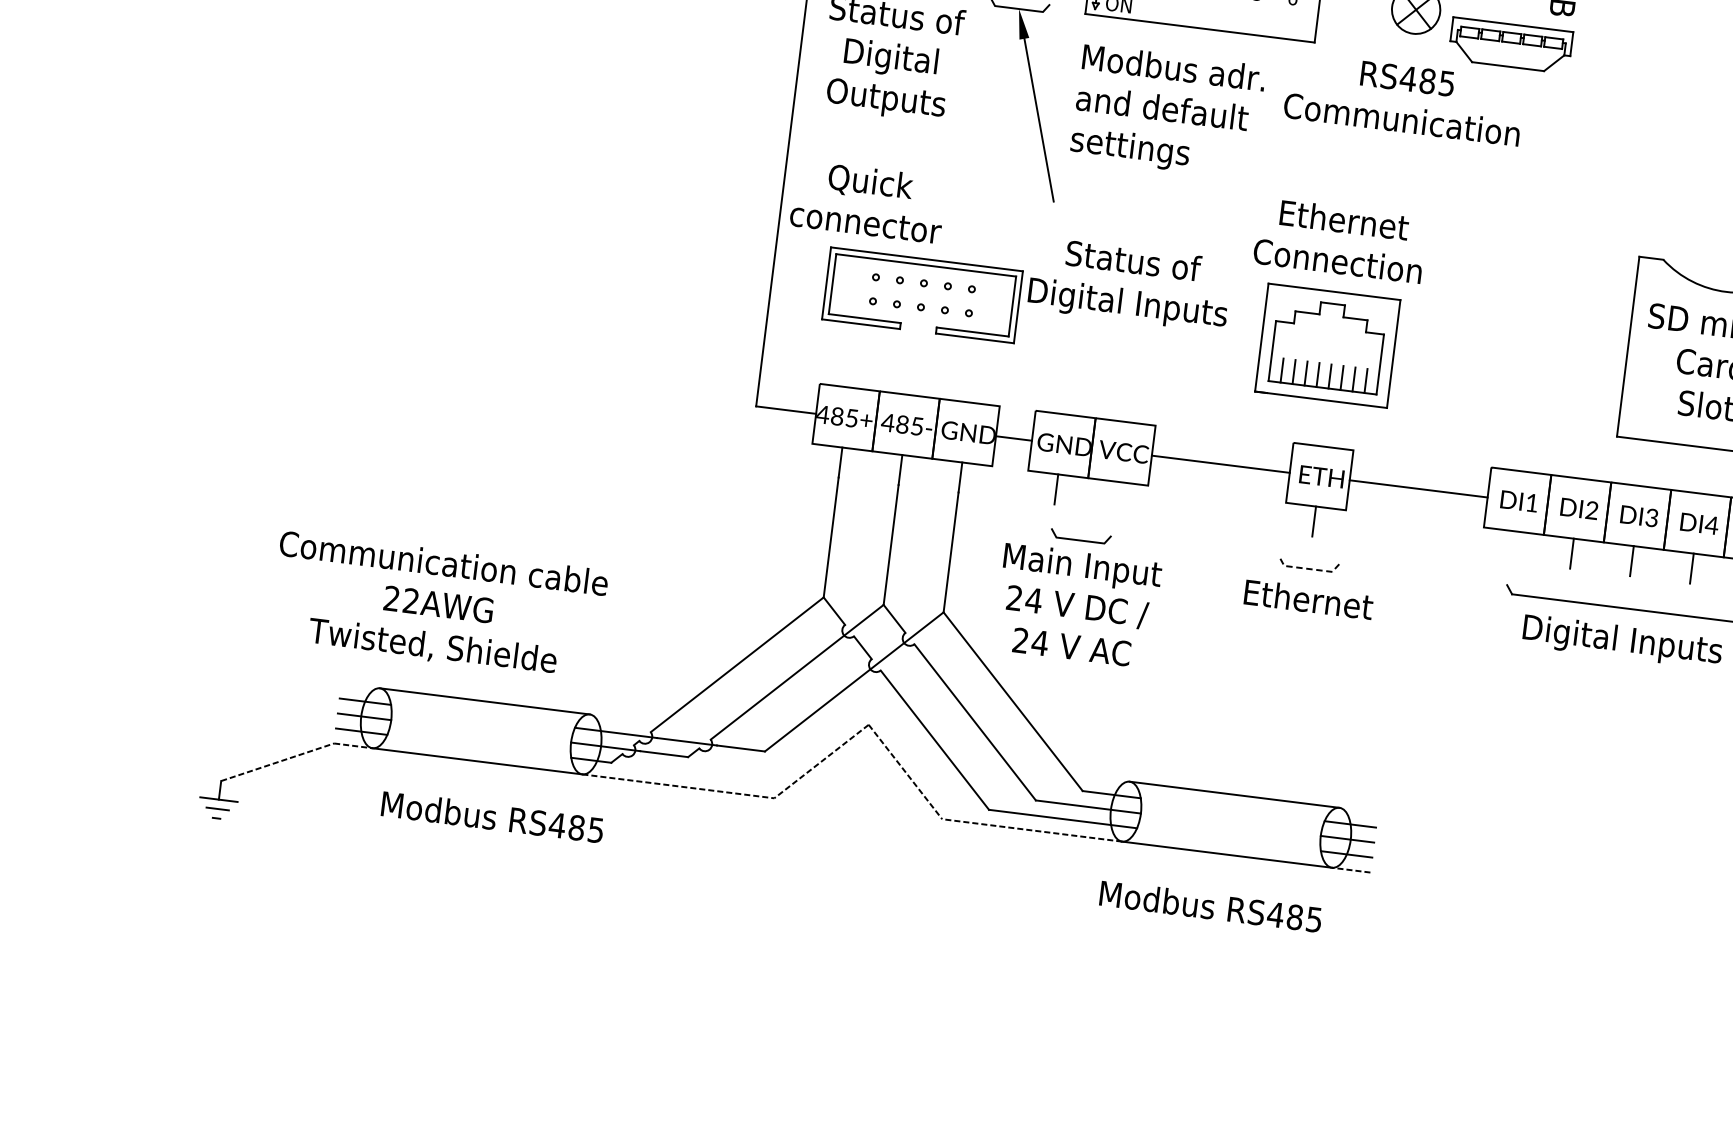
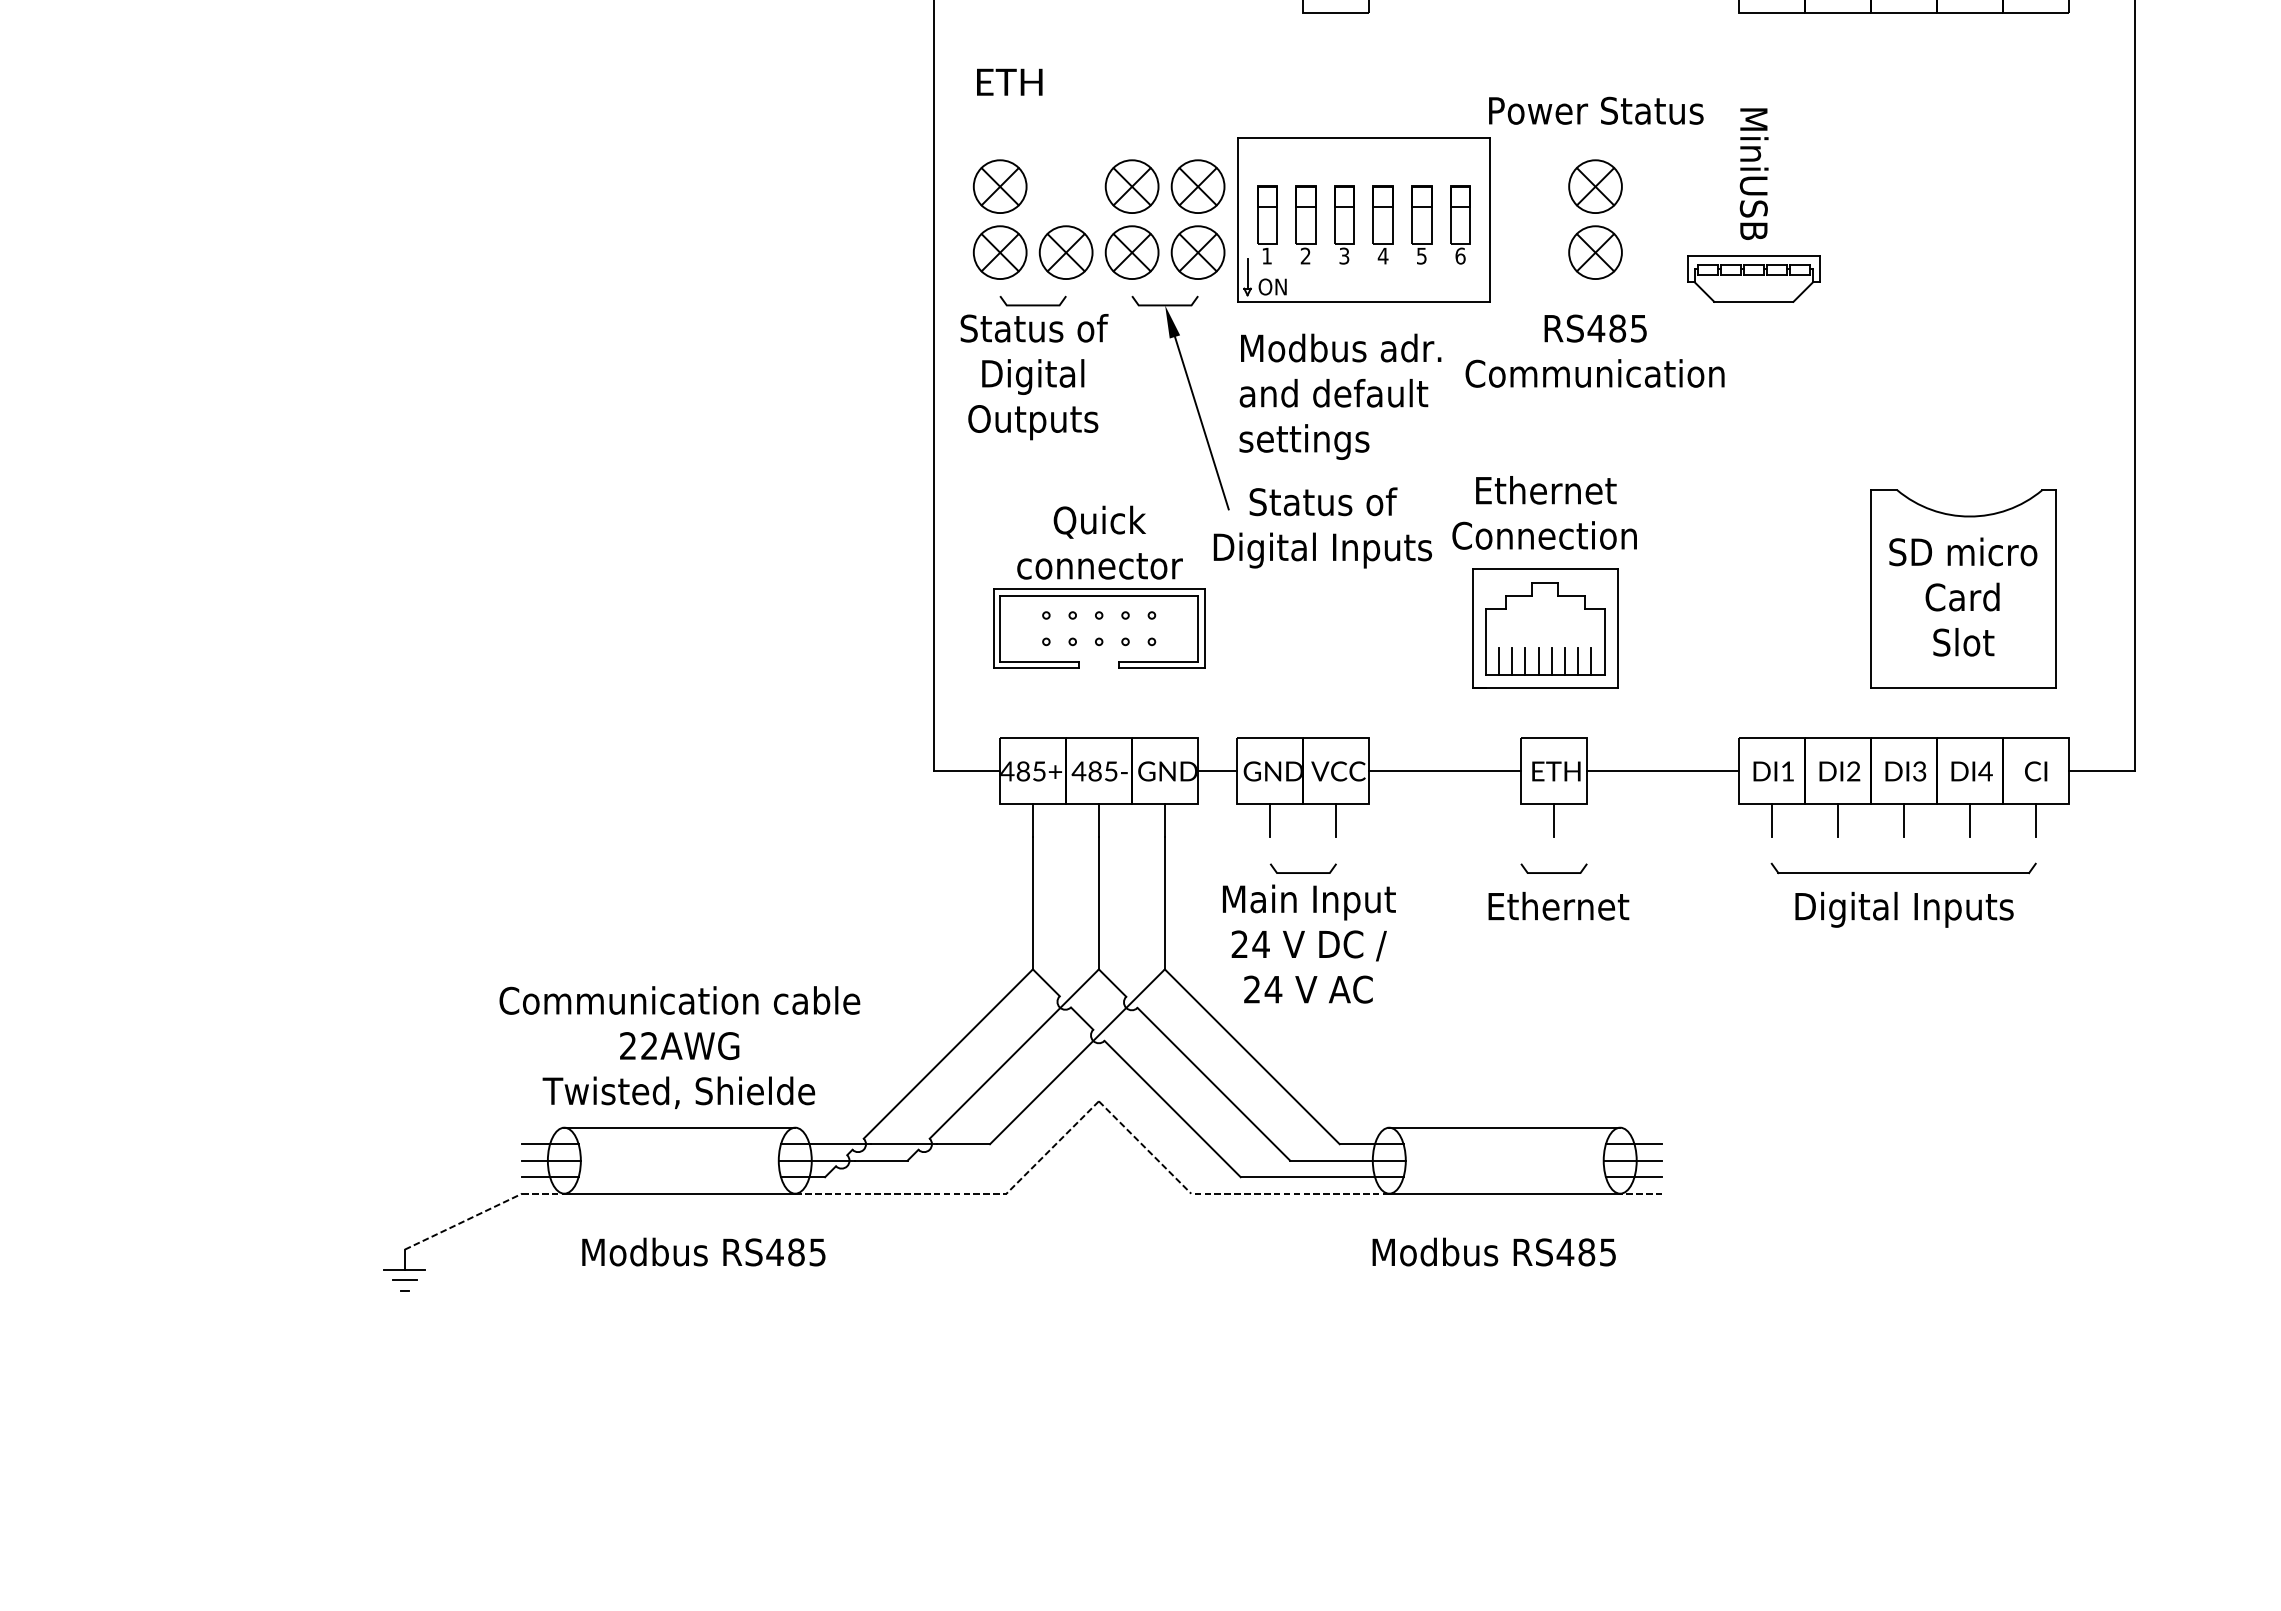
part: (1510, 45) -> (1753, 278), moved
text: (868, 201) -> (1099, 542), moved
text: (1129, 284) -> (1322, 527), moved
line: (1116, 496) -> (1336, 820), added
line: (1511, 545) -> (1771, 820), added
line: (1307, 569) -> (1553, 873), dashed -> solid
text: (438, 605) -> (679, 1047), moved

